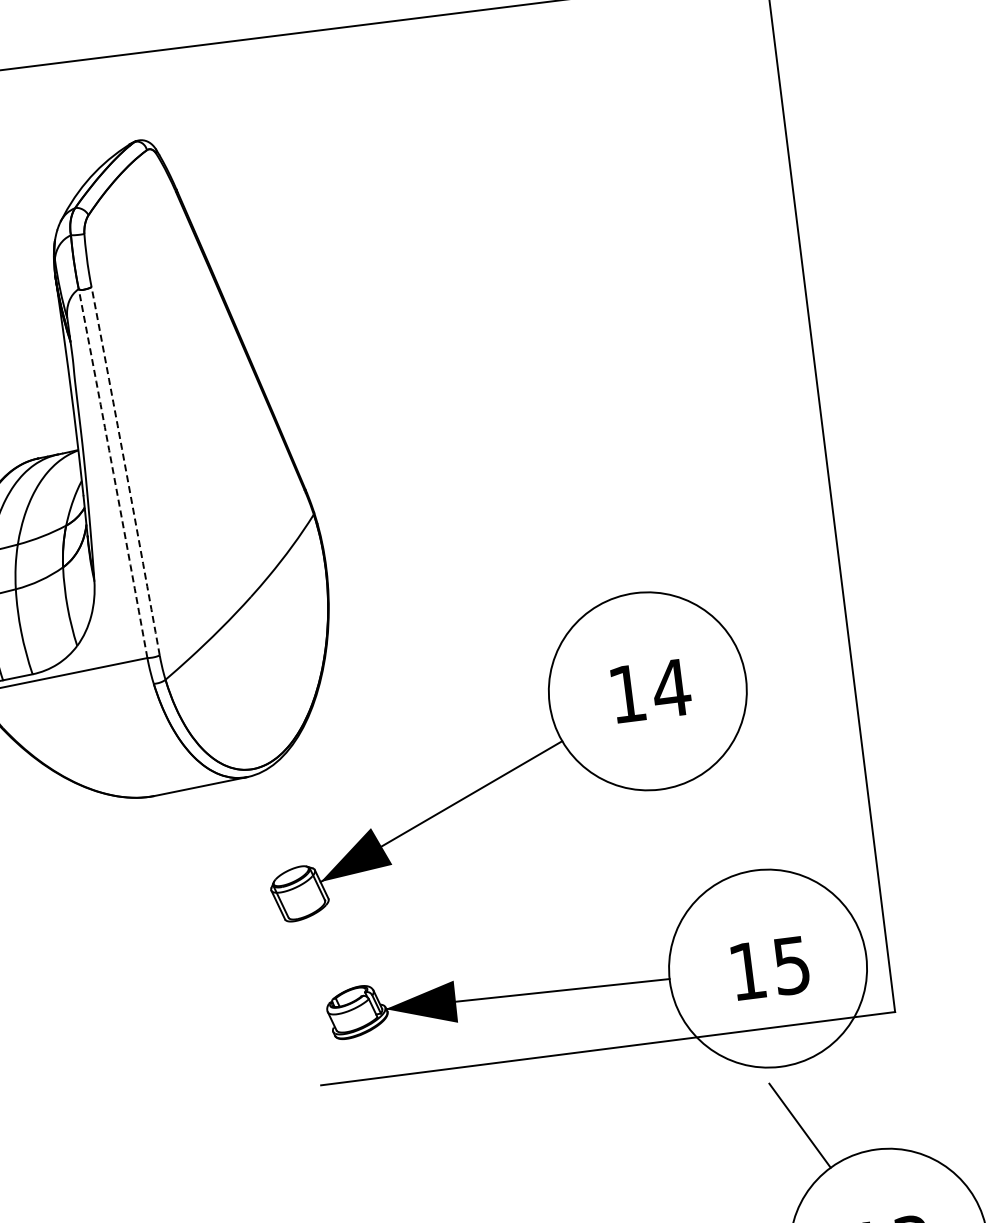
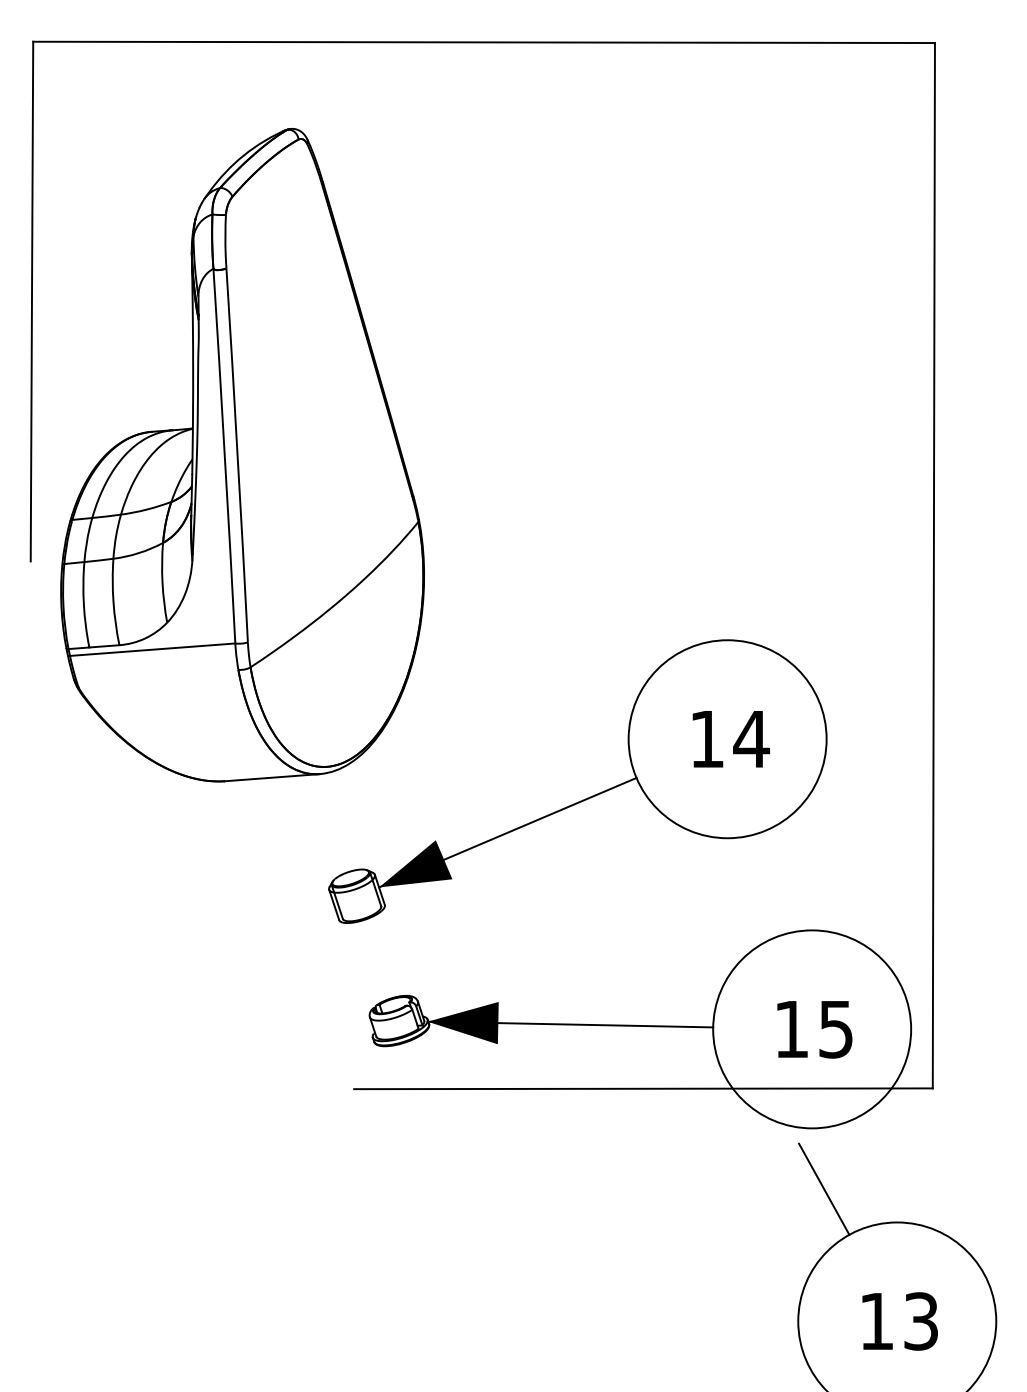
arc: (126, 471) -> (237, 455), dashed -> solid
arc: (113, 473) -> (224, 456), dashed -> solid

